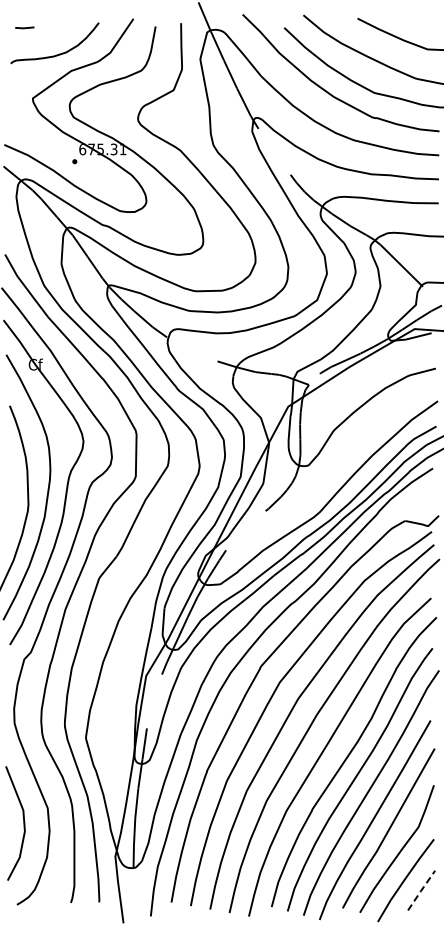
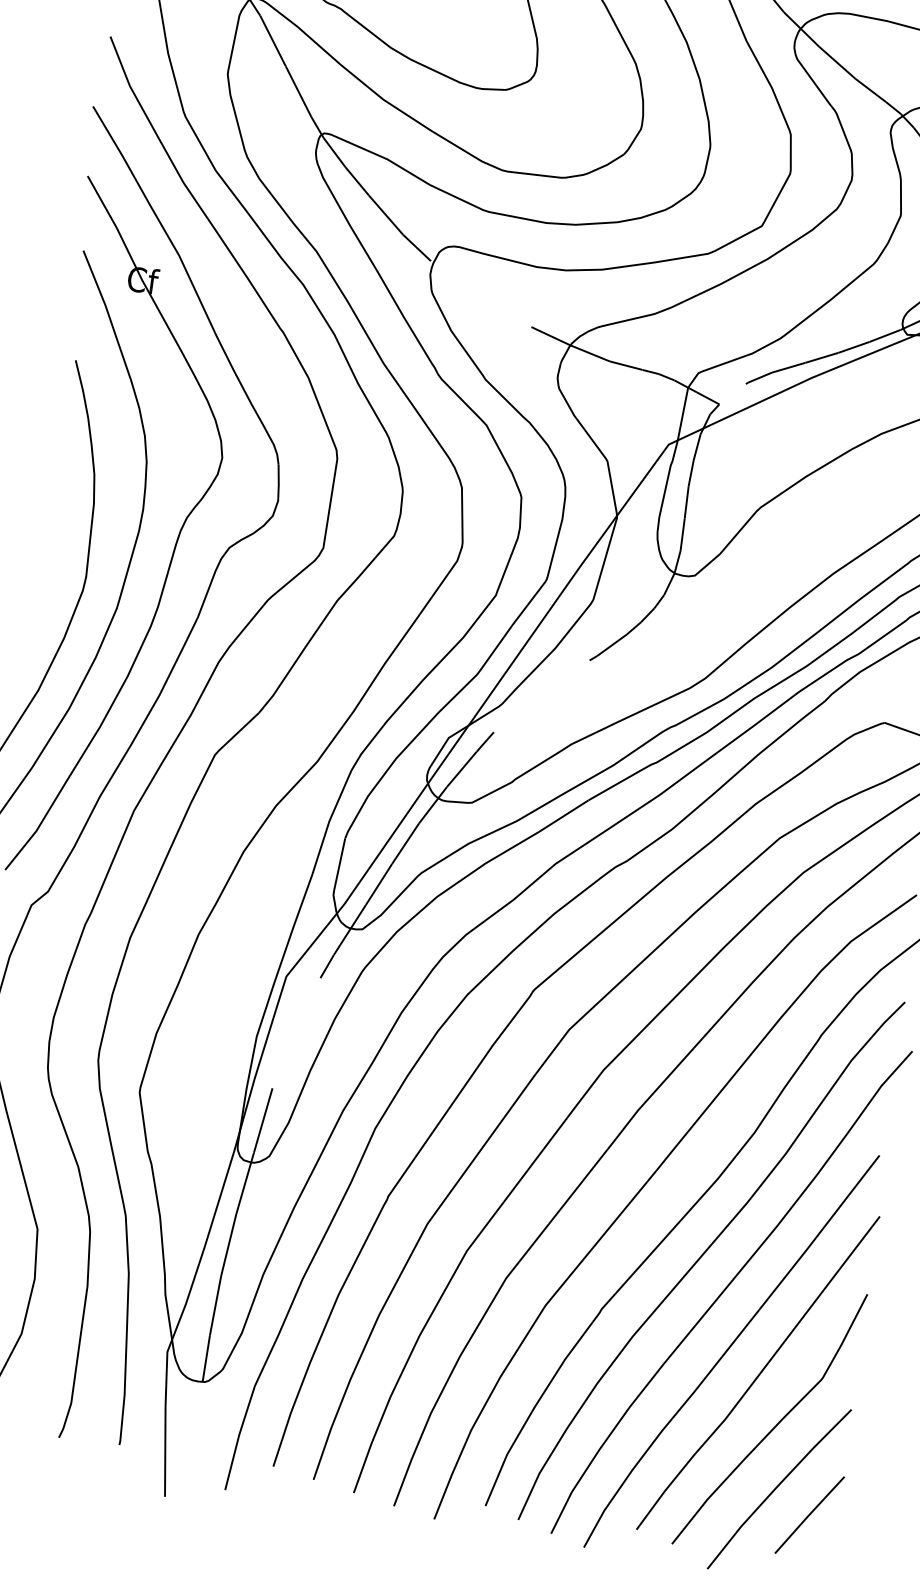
line: (421, 890) -> (809, 1514), dashed -> solid

